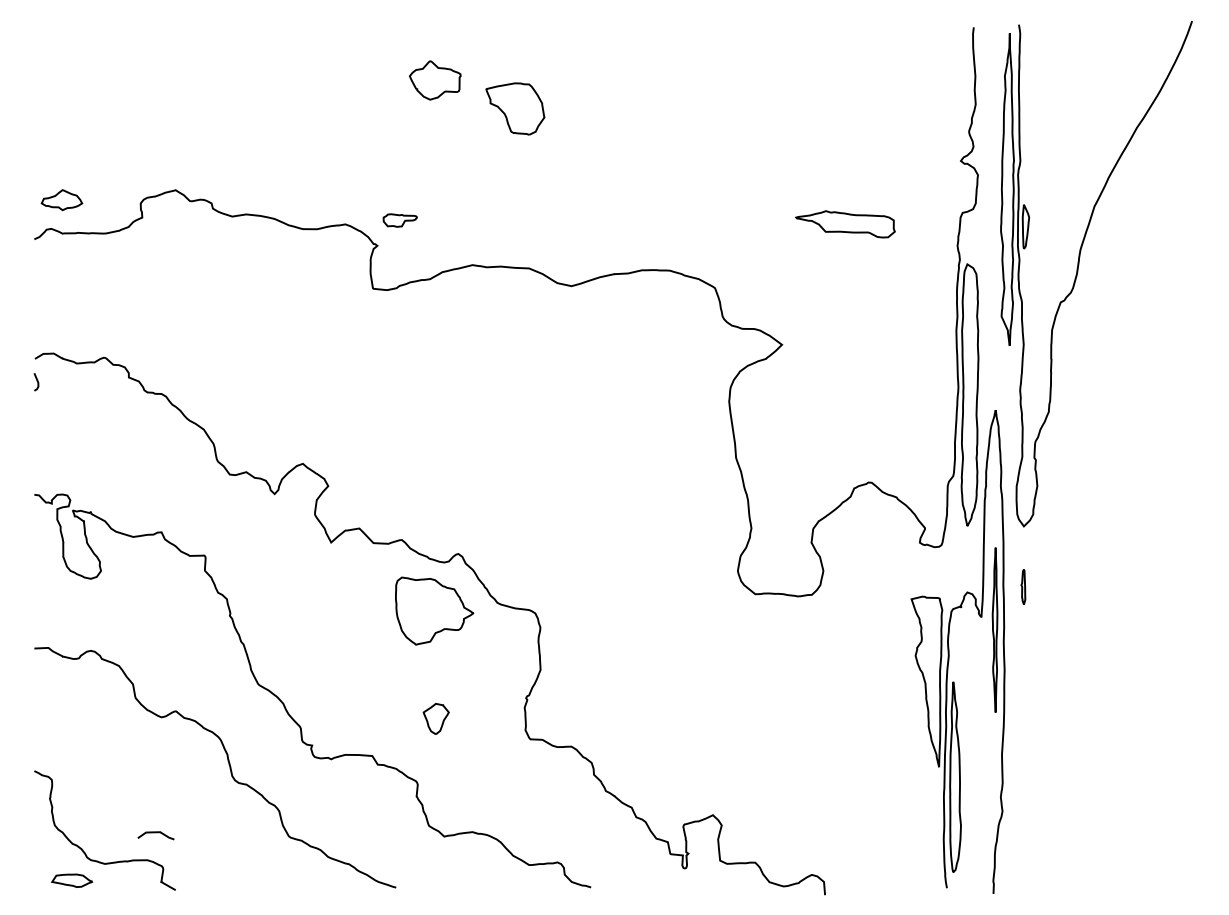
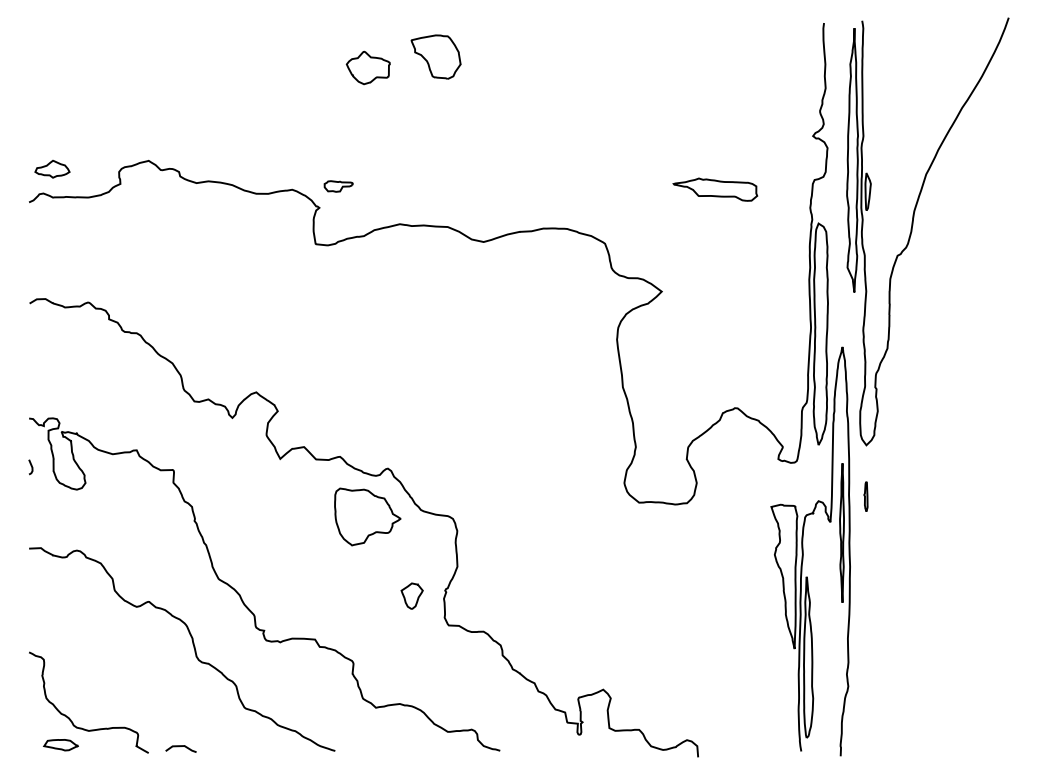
part: (514, 108) -> (435, 56), moved
line: (37, 382) -> (31, 467), moved
part: (435, 718) -> (411, 595), moved
curve: (154, 833) -> (179, 747), moved

